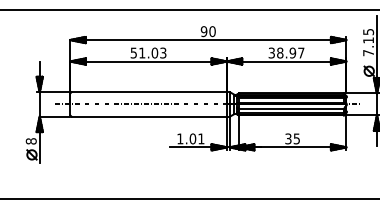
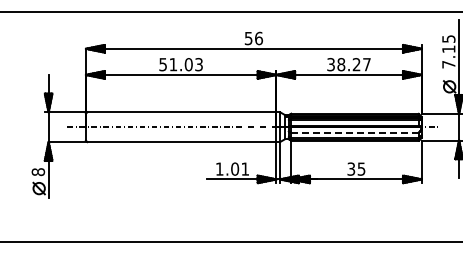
text: (208, 30) -> (253, 37), 90 -> 56
text: (292, 52) -> (356, 64), 38.97 -> 38.27
line: (291, 108) -> (354, 132), solid -> dashed

